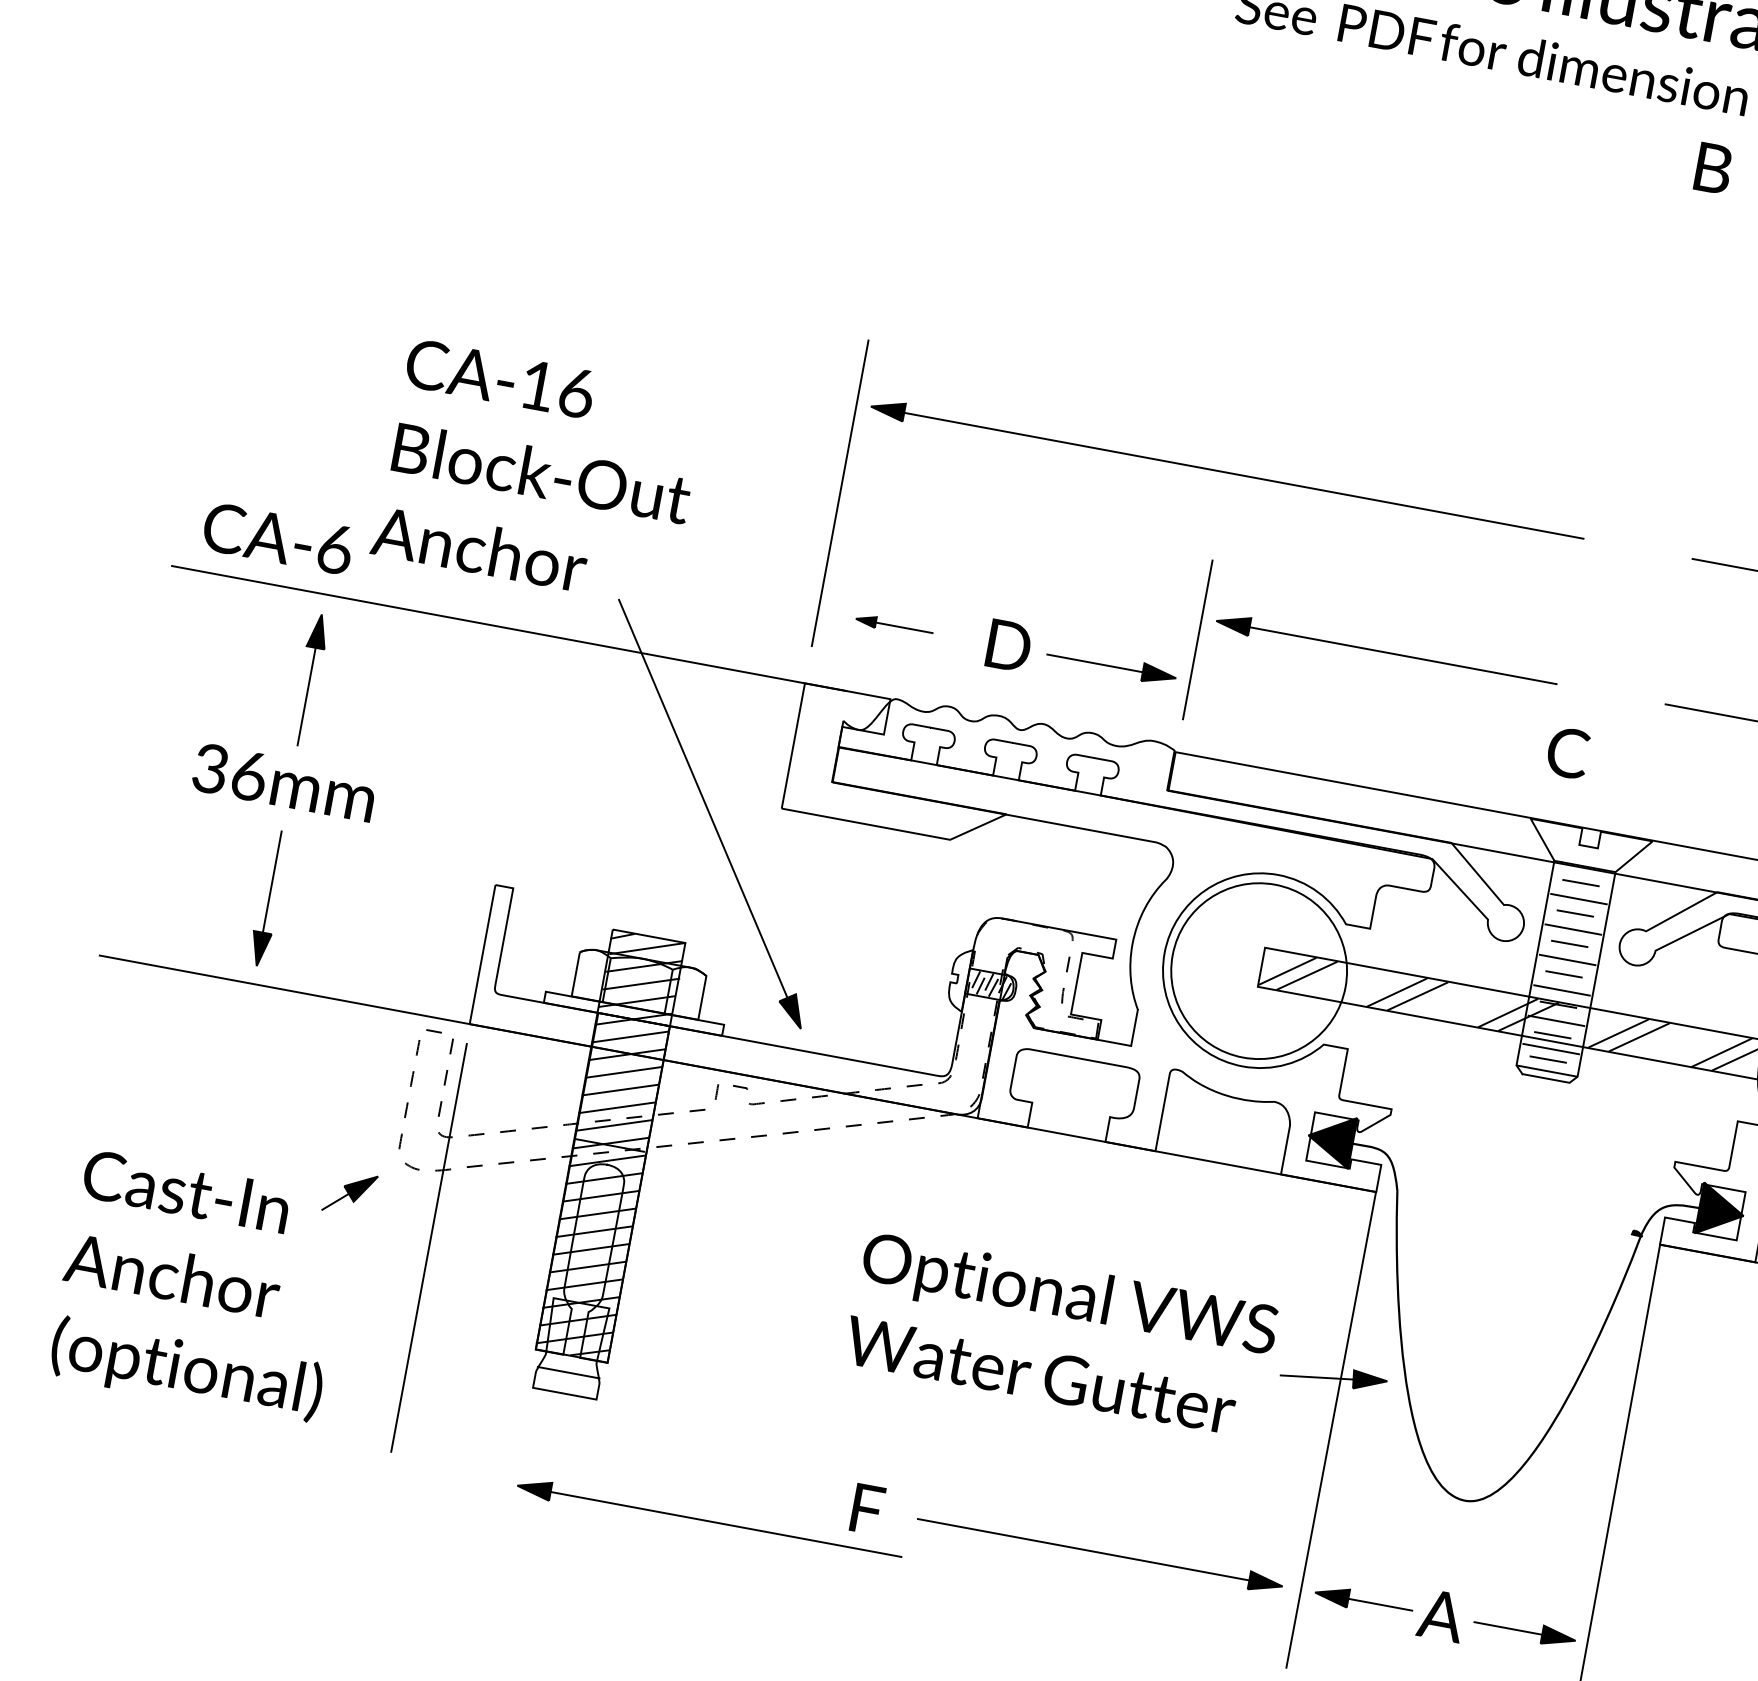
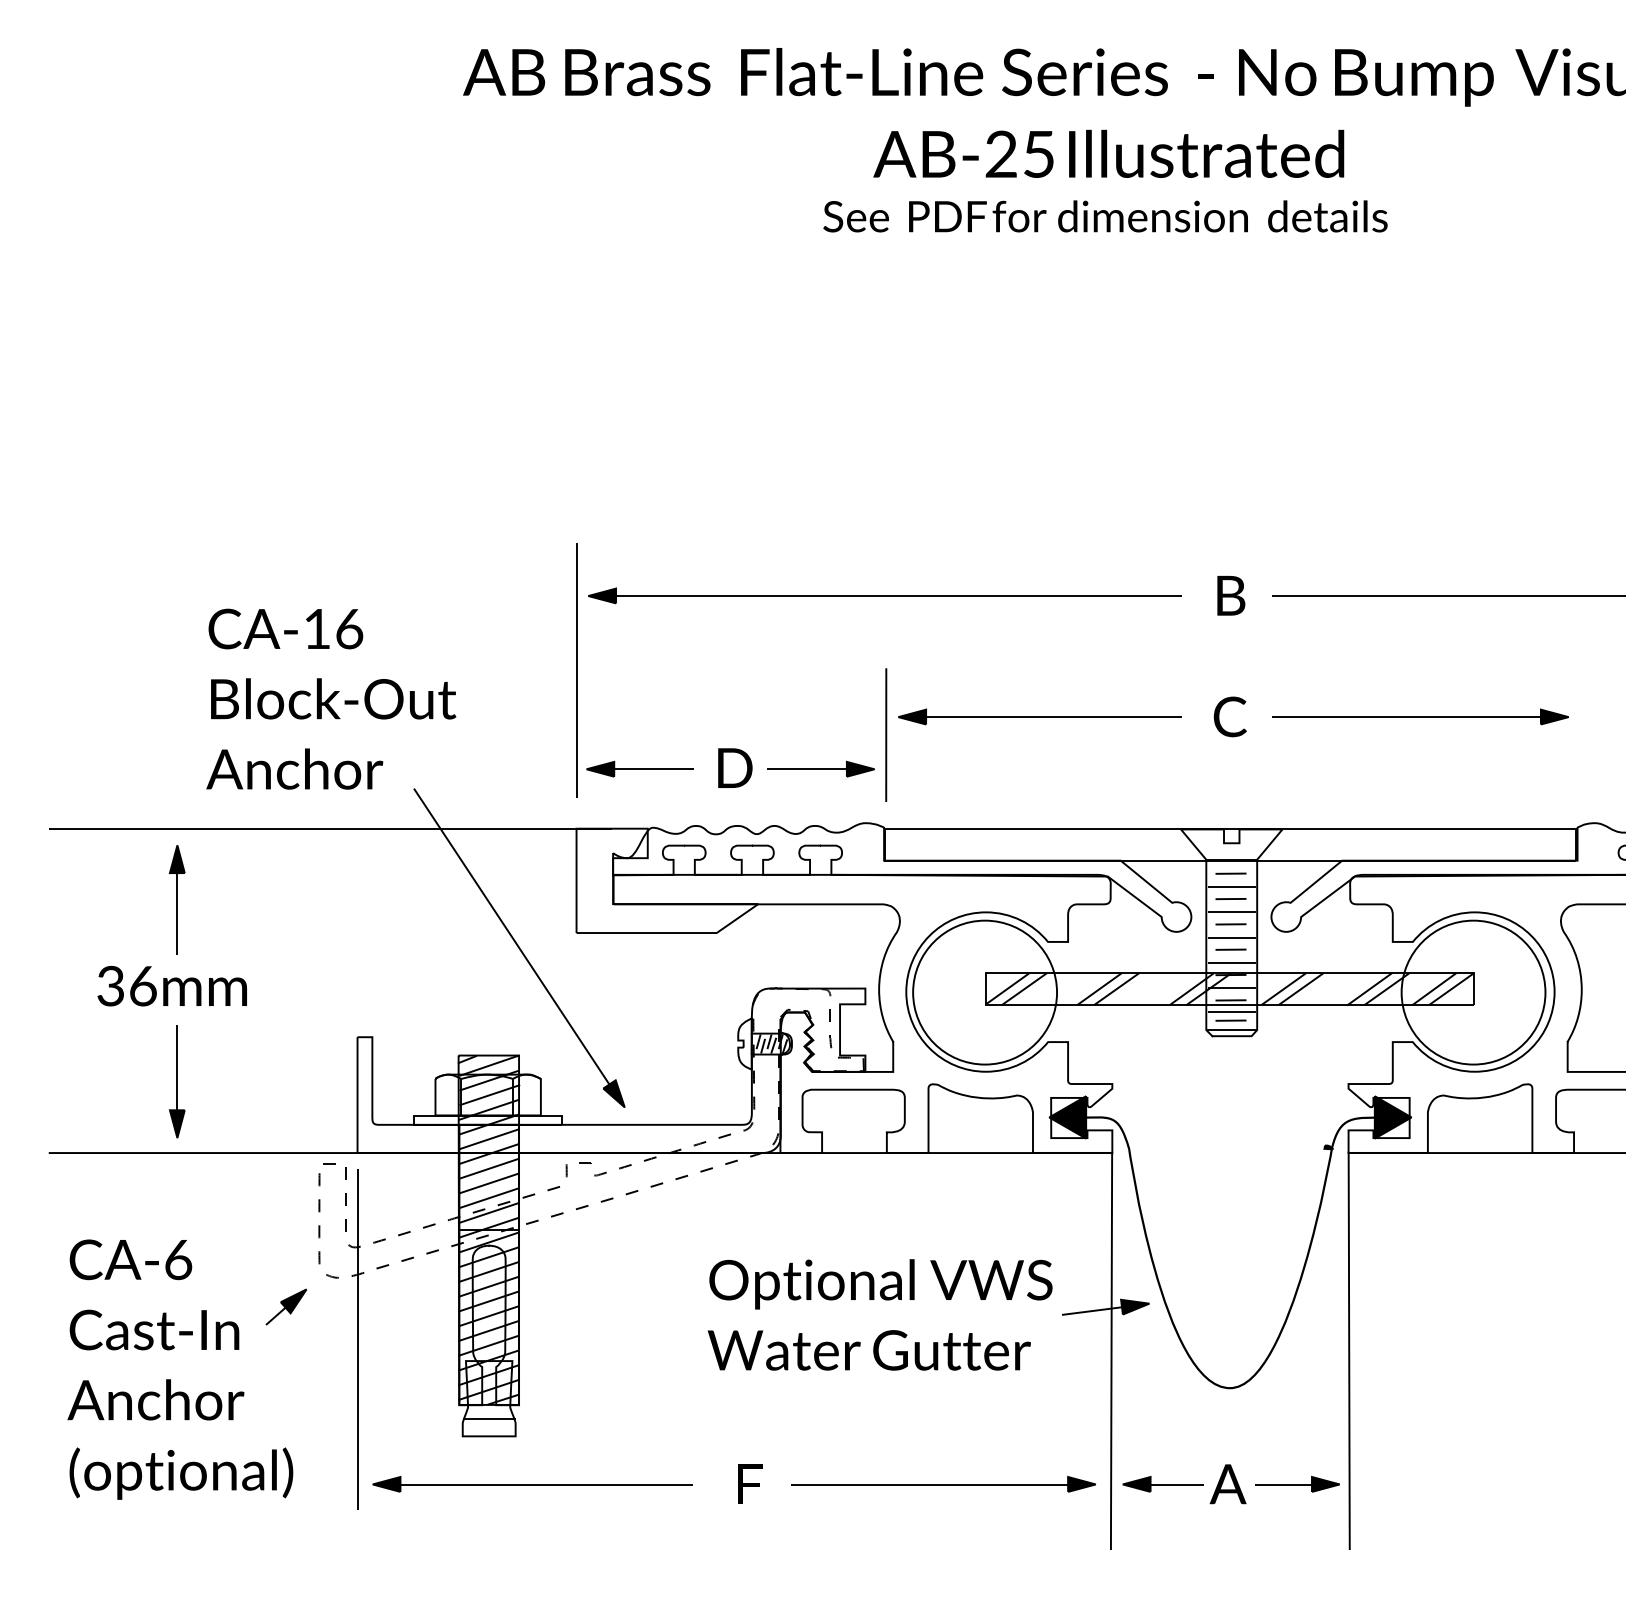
text: (1714, 168) -> (1231, 595), moved
text: (277, 538) -> (130, 1259), moved
part: (893, 625) -> (639, 768), size x1.67
text: (1567, 752) -> (1229, 716), moved
part: (709, 1521) -> (532, 1484), moved

